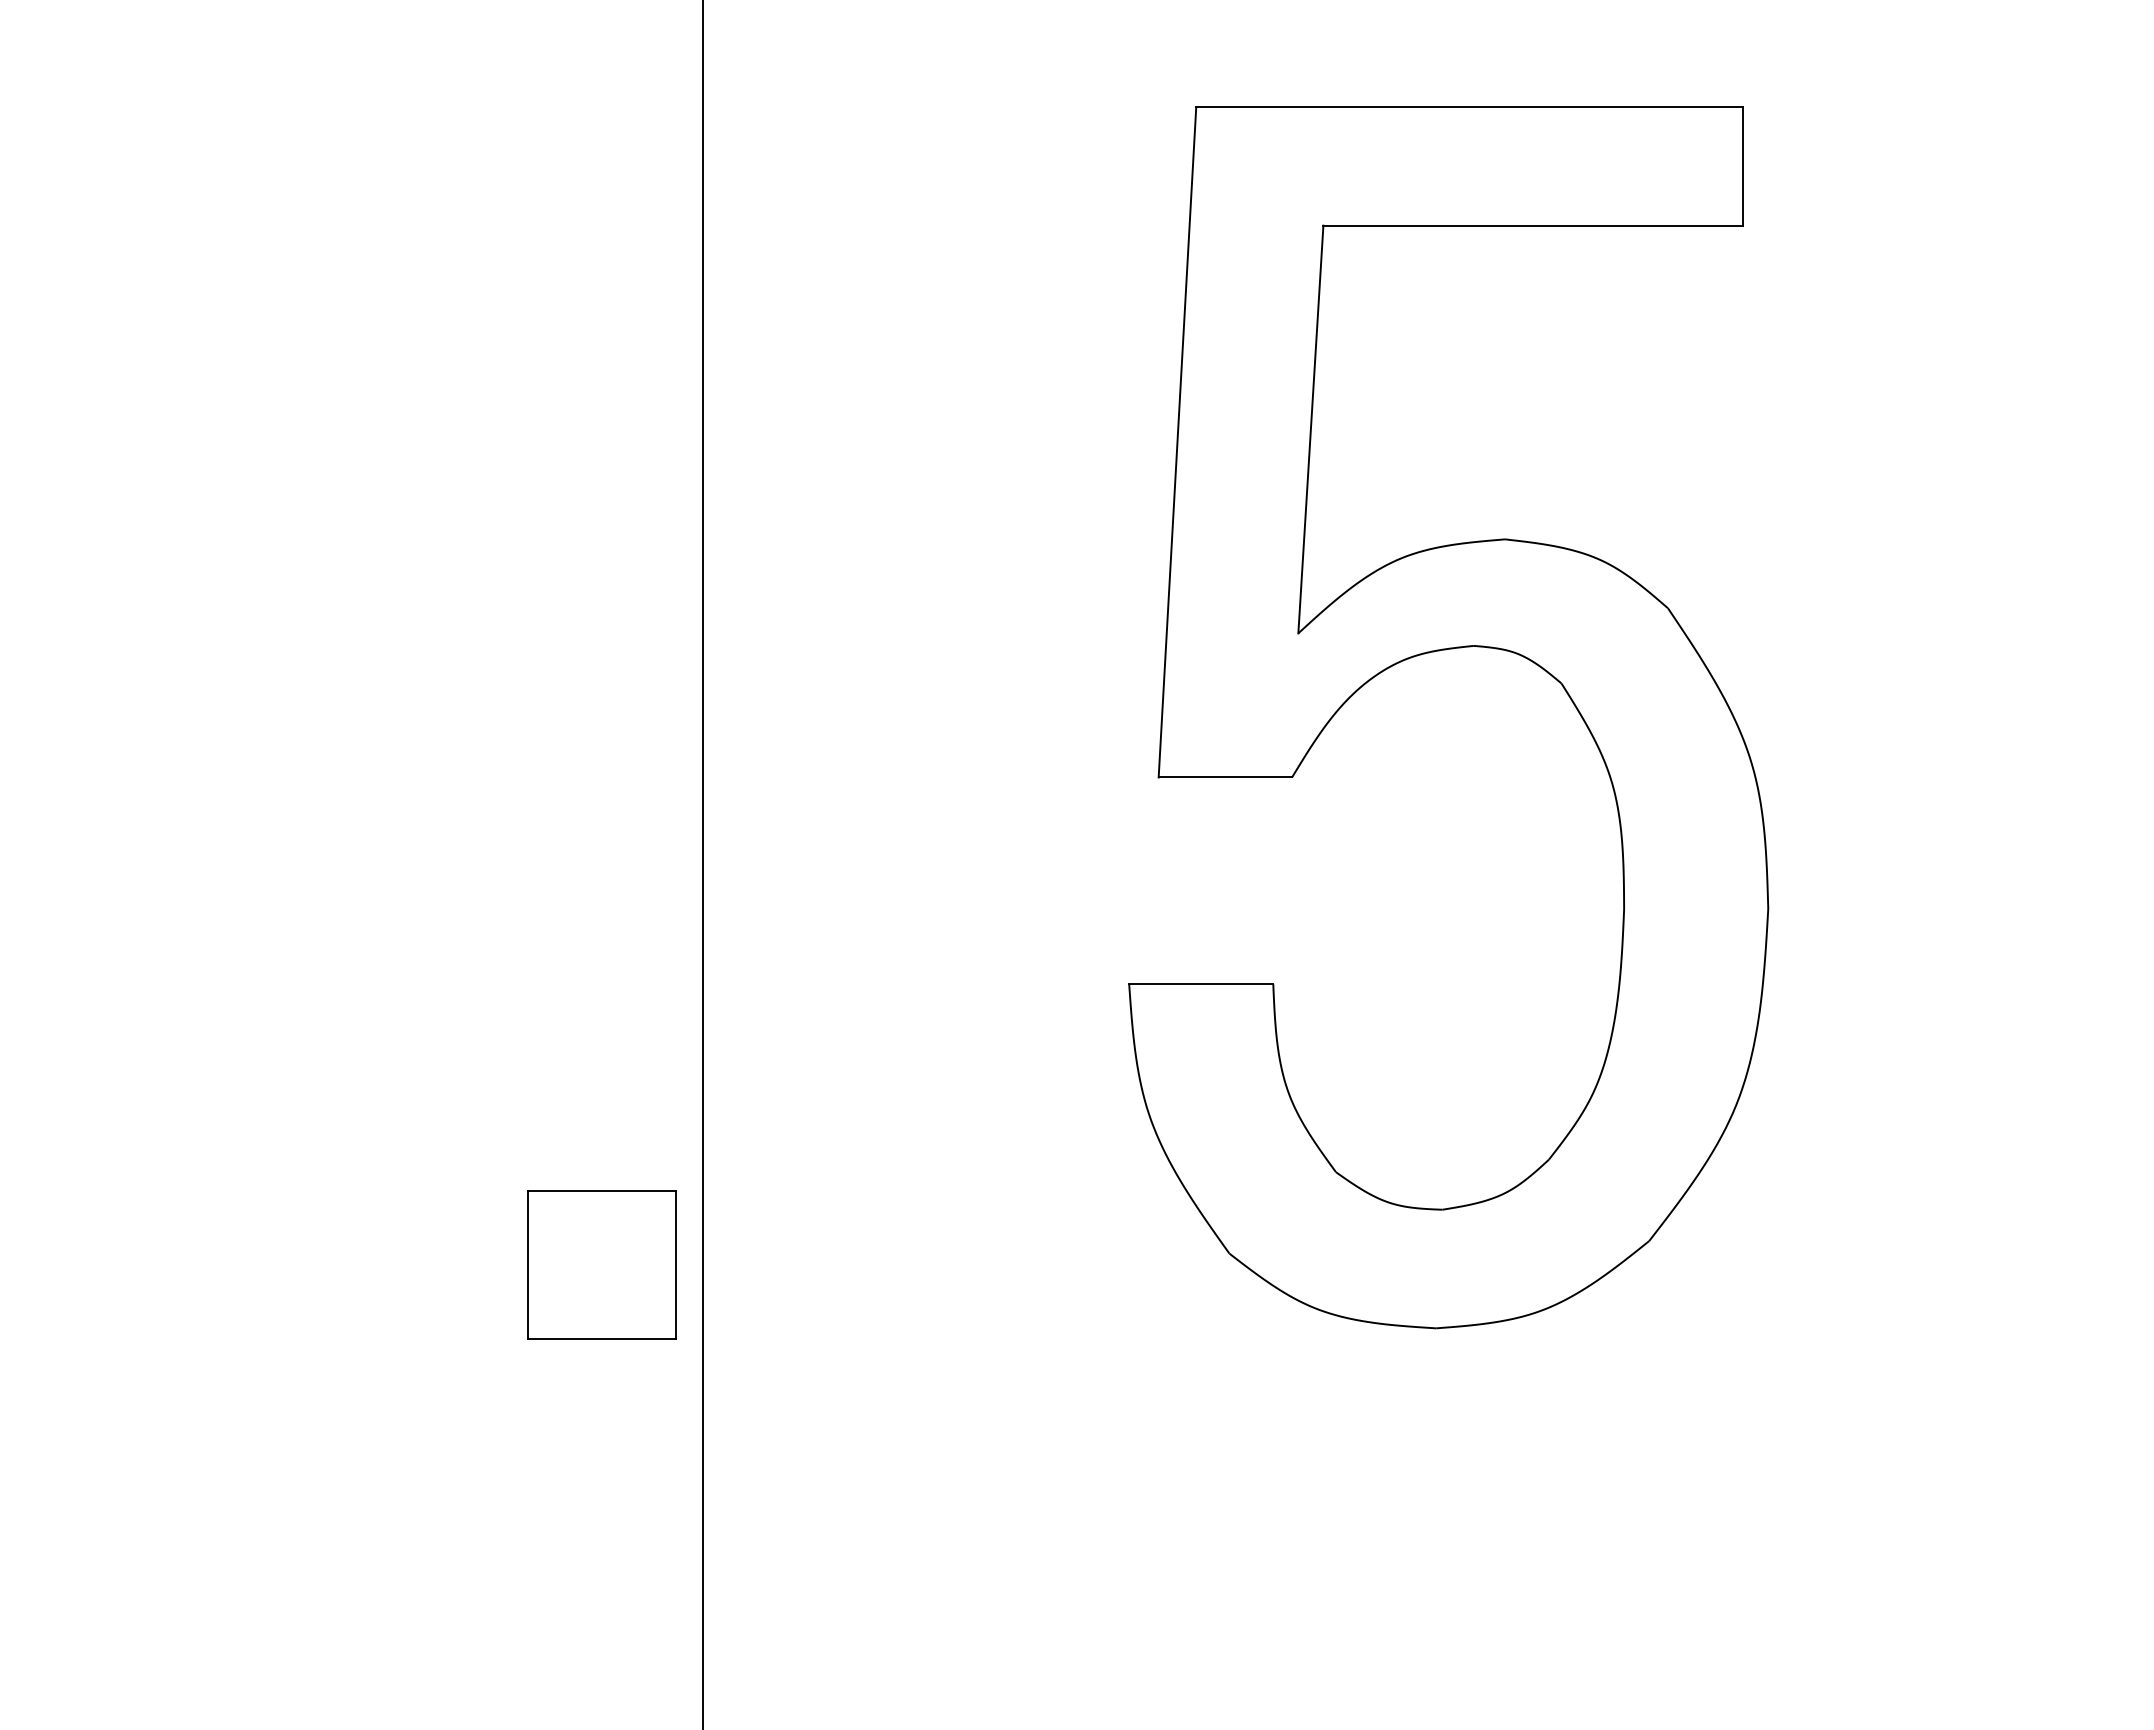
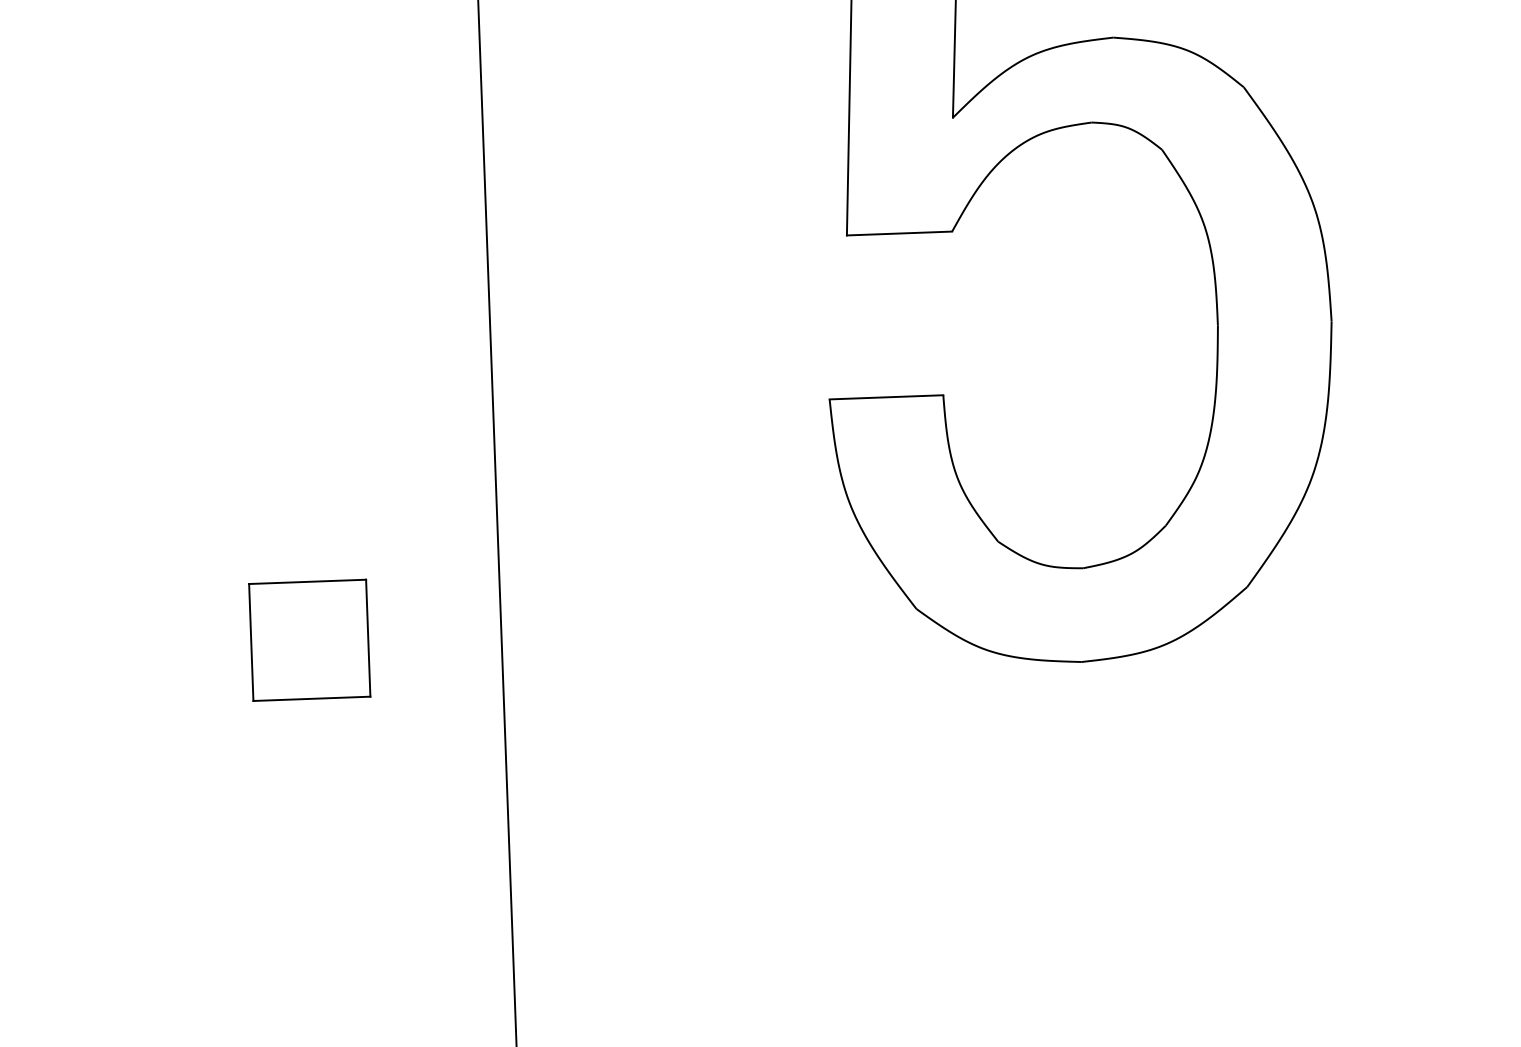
part: (601, 1264) -> (309, 639), moved

